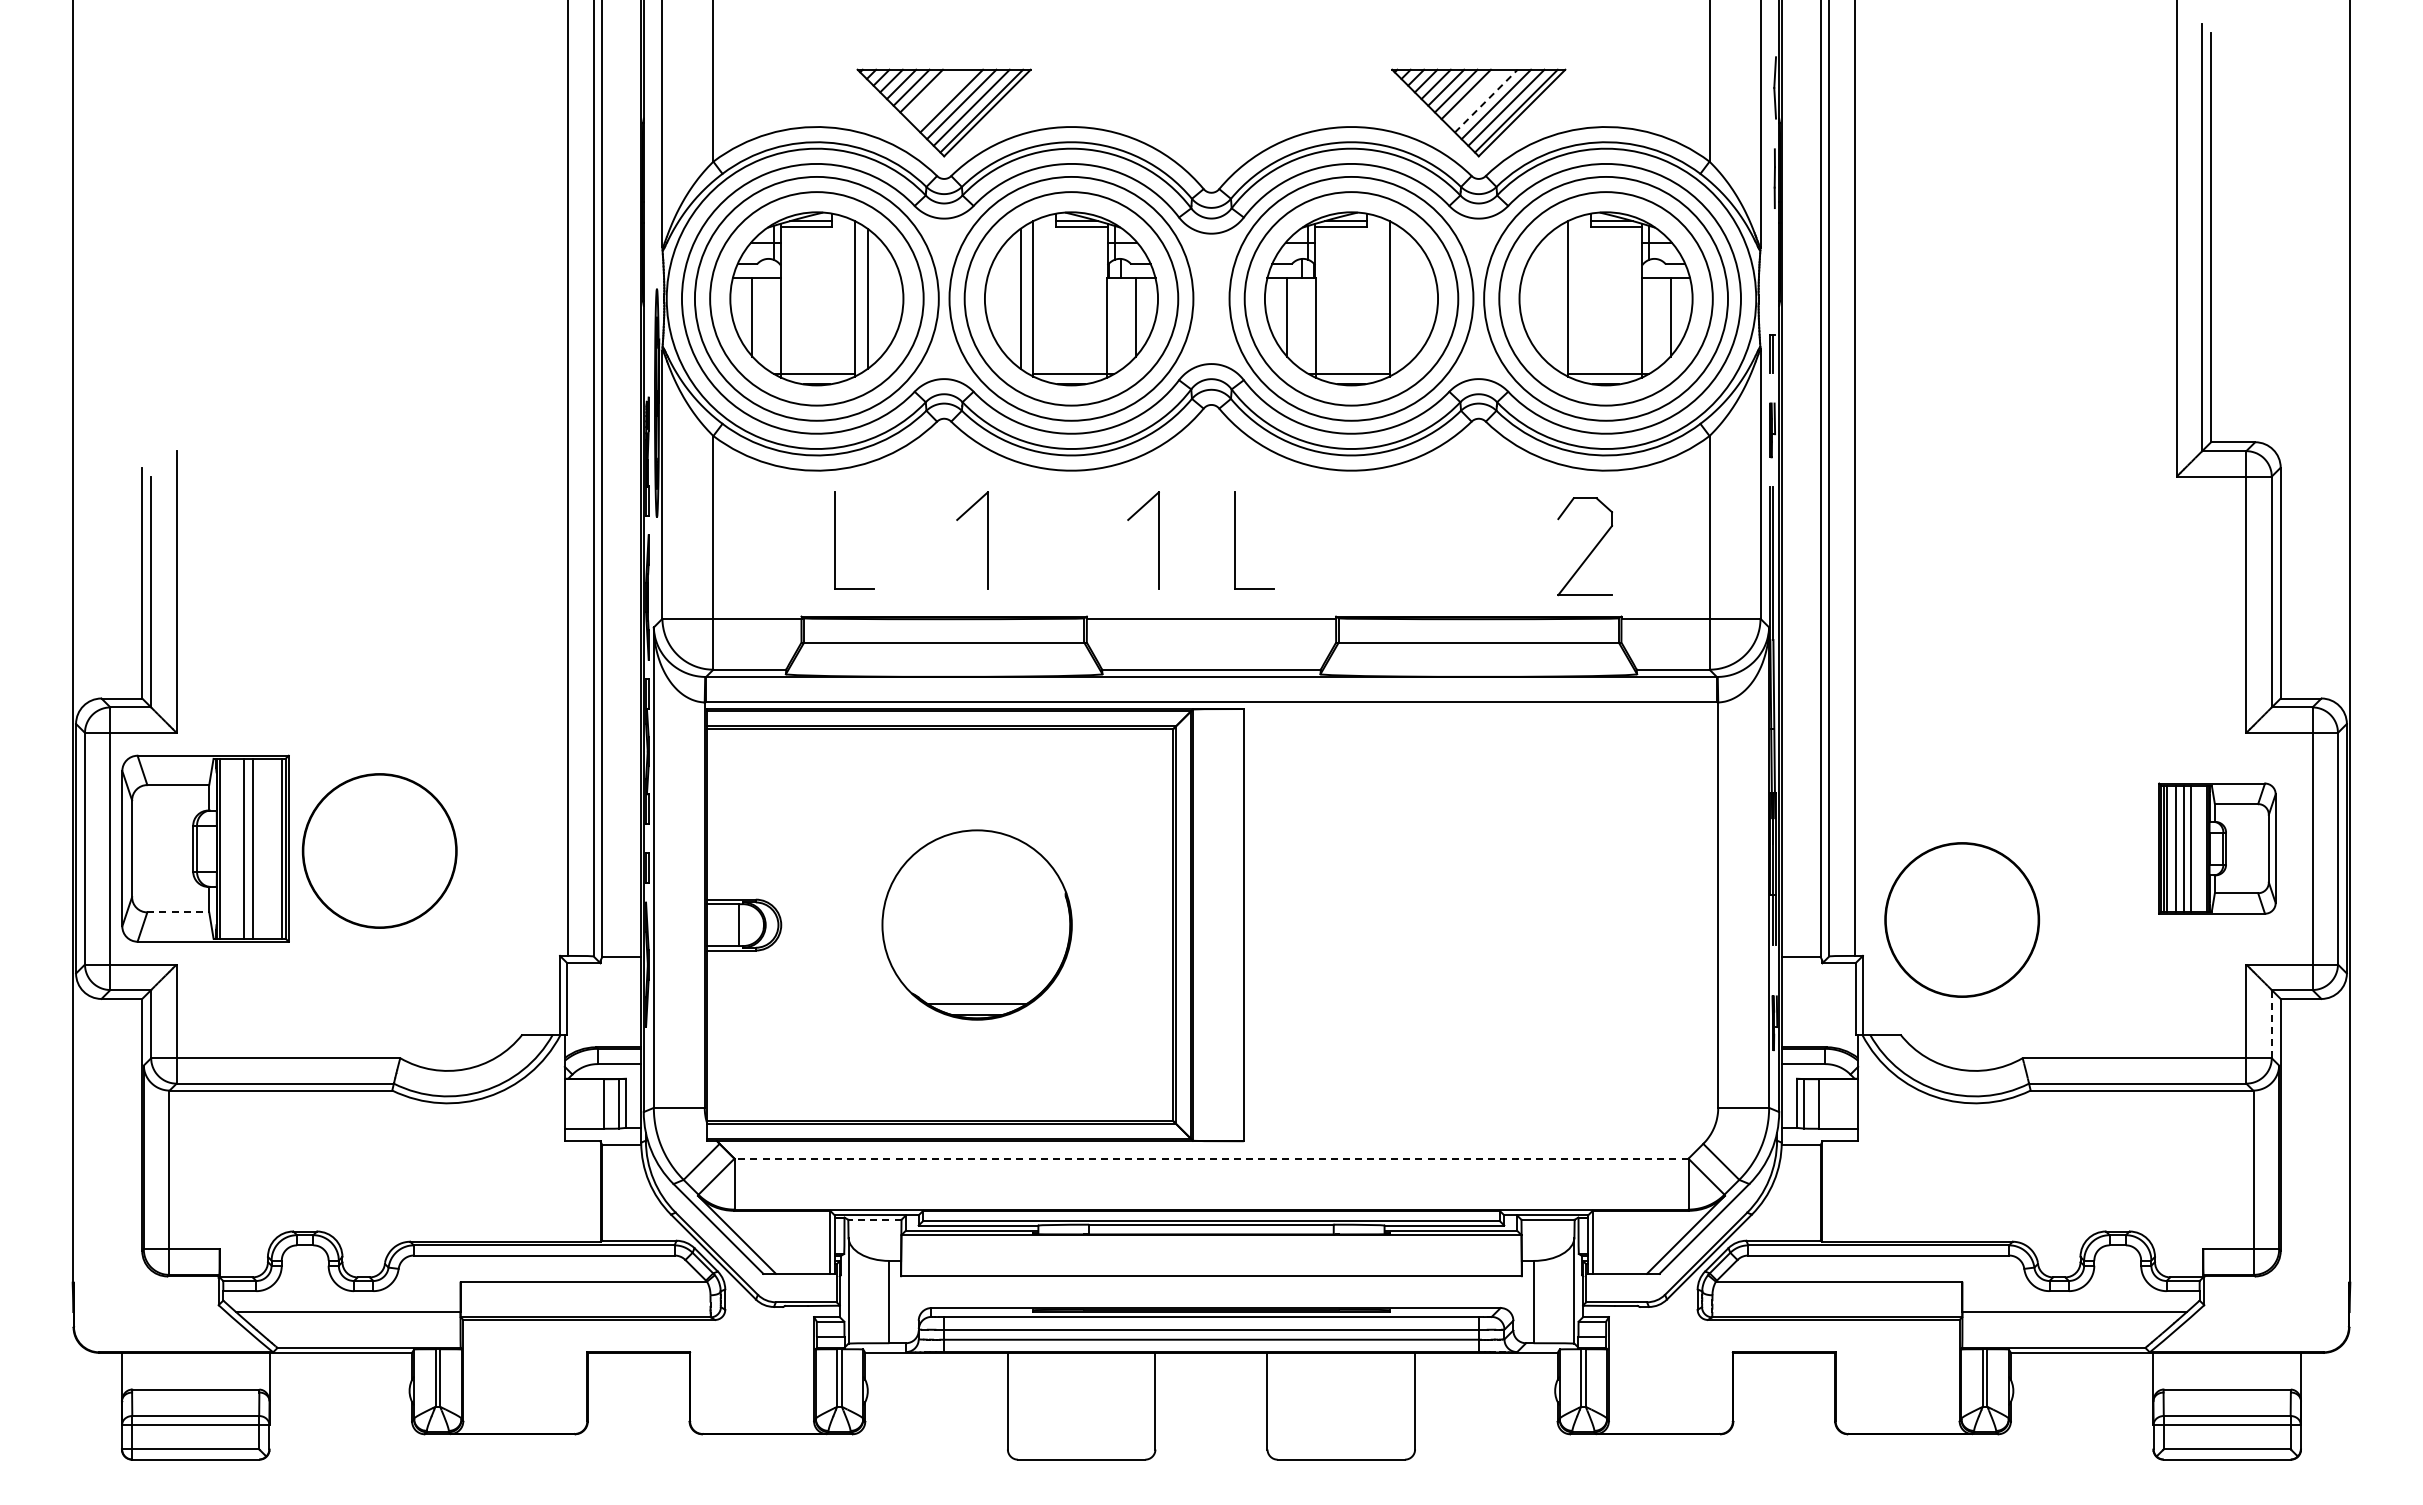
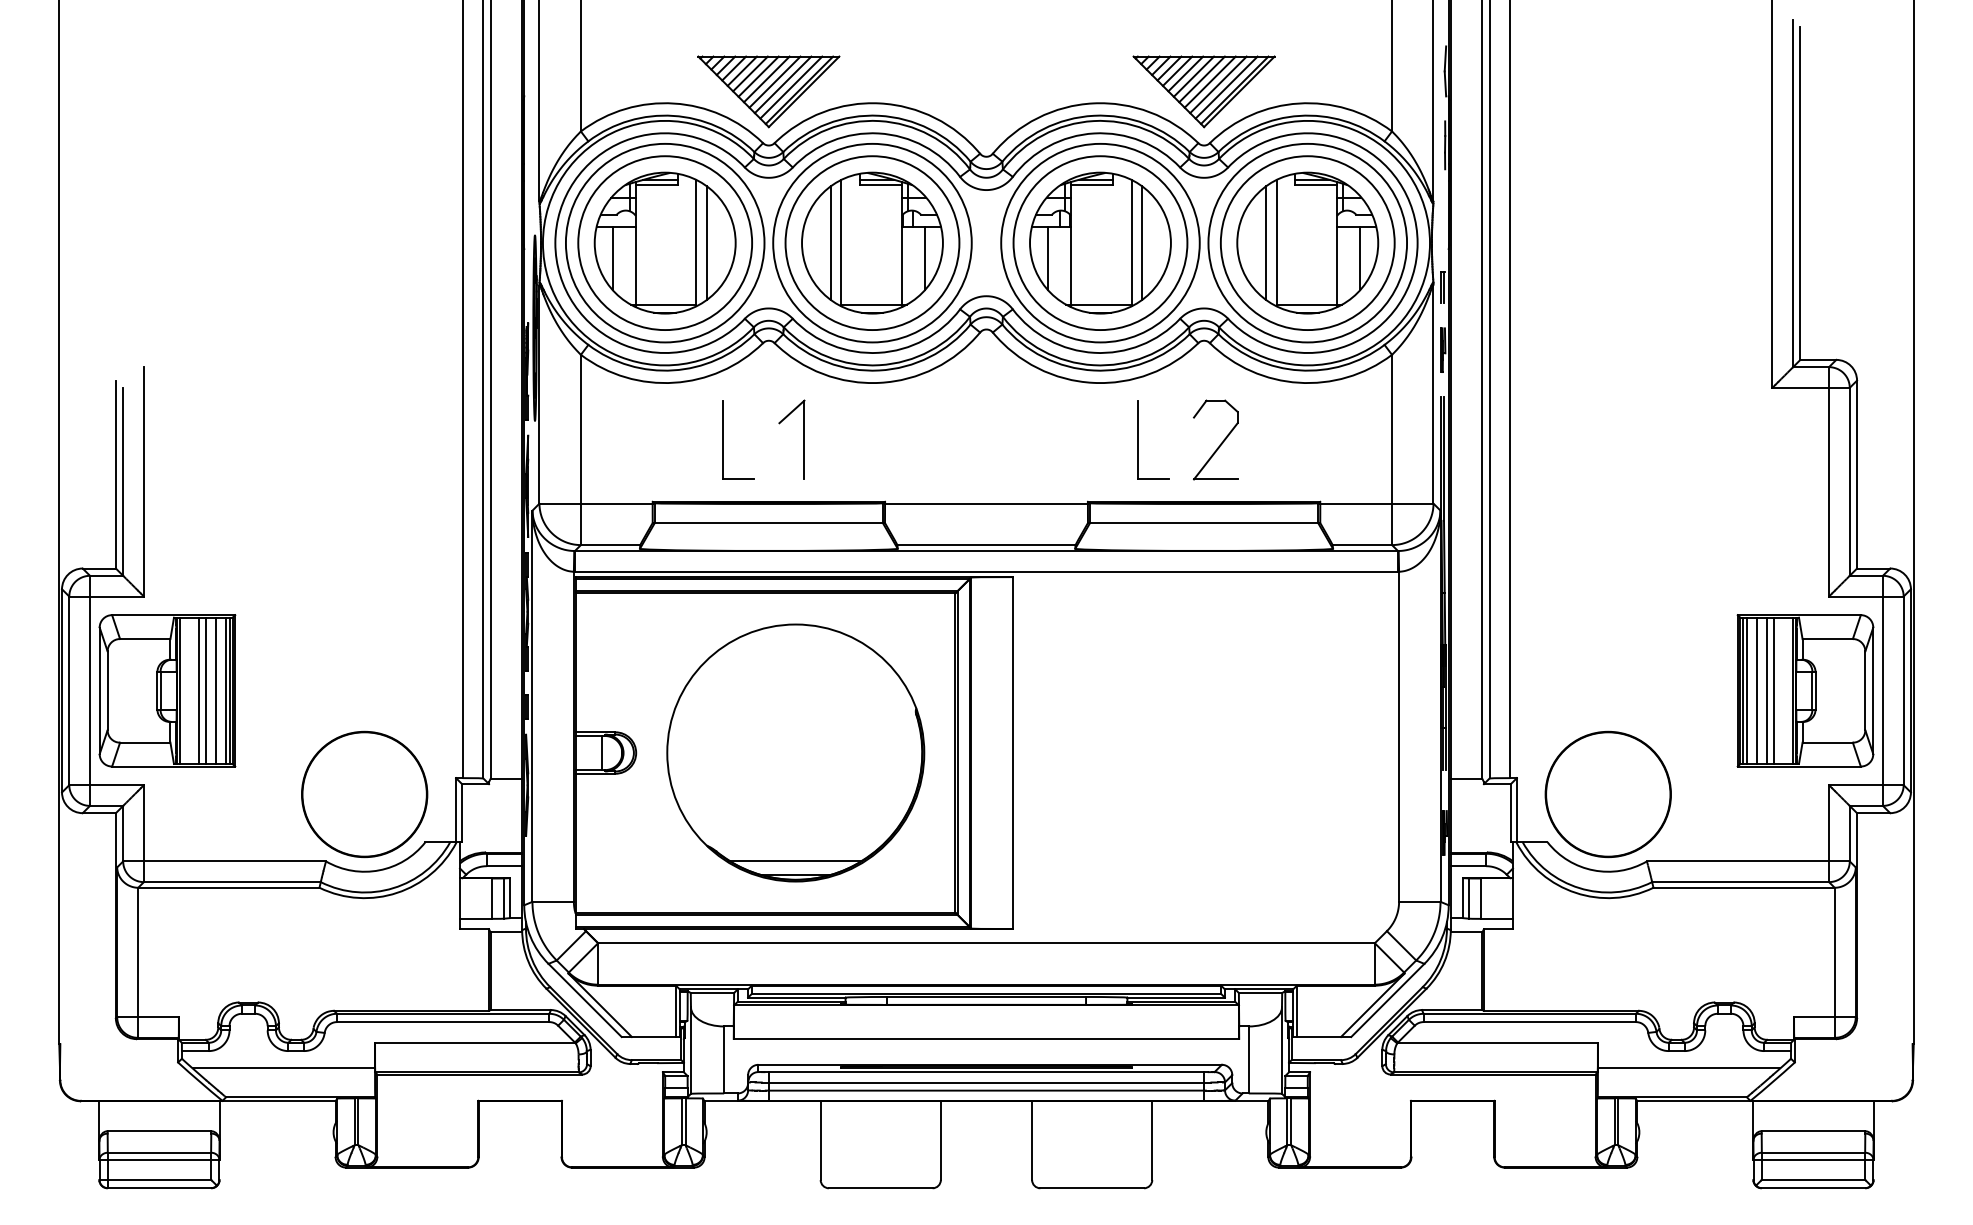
line: (931, 94) -> (758, 76), added
line: (941, 97) -> (766, 79), added
line: (1476, 97) -> (1202, 79), added
line: (1486, 100) -> (1210, 81), dashed -> solid
line: (1402, 298) -> (1142, 242), added
line: (1555, 298) -> (1266, 242), added
part: (835, 540) -> (723, 439), moved
part: (1158, 540) -> (943, 439), removed
part: (1235, 540) -> (1137, 439), moved
part: (1591, 550) -> (1220, 443), moved
line: (264, 848) -> (215, 690), added
line: (277, 848) -> (226, 690), added
part: (2217, 848) -> (1805, 690), size x1.43
part: (379, 850) -> (364, 794), moved
line: (178, 912) -> (145, 742), dashed -> solid
part: (1962, 919) -> (1608, 794), moved
part: (976, 924) -> (795, 752), size x1.67
line: (2271, 1023) -> (1849, 833), dashed -> solid
line: (1211, 1158) -> (986, 943), dashed -> solid
line: (874, 1219) -> (712, 992), dashed -> solid

